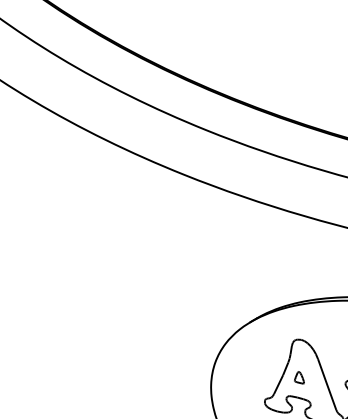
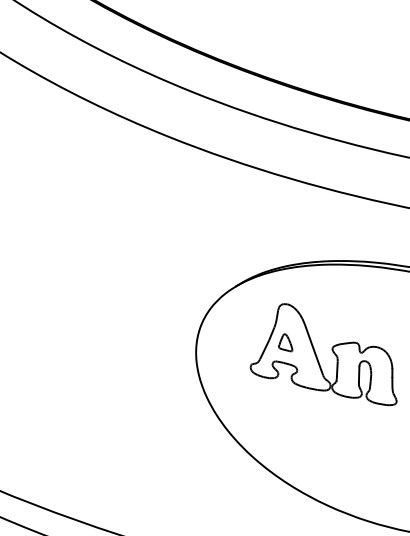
part: (299, 377) -> (285, 342), size x1.43

